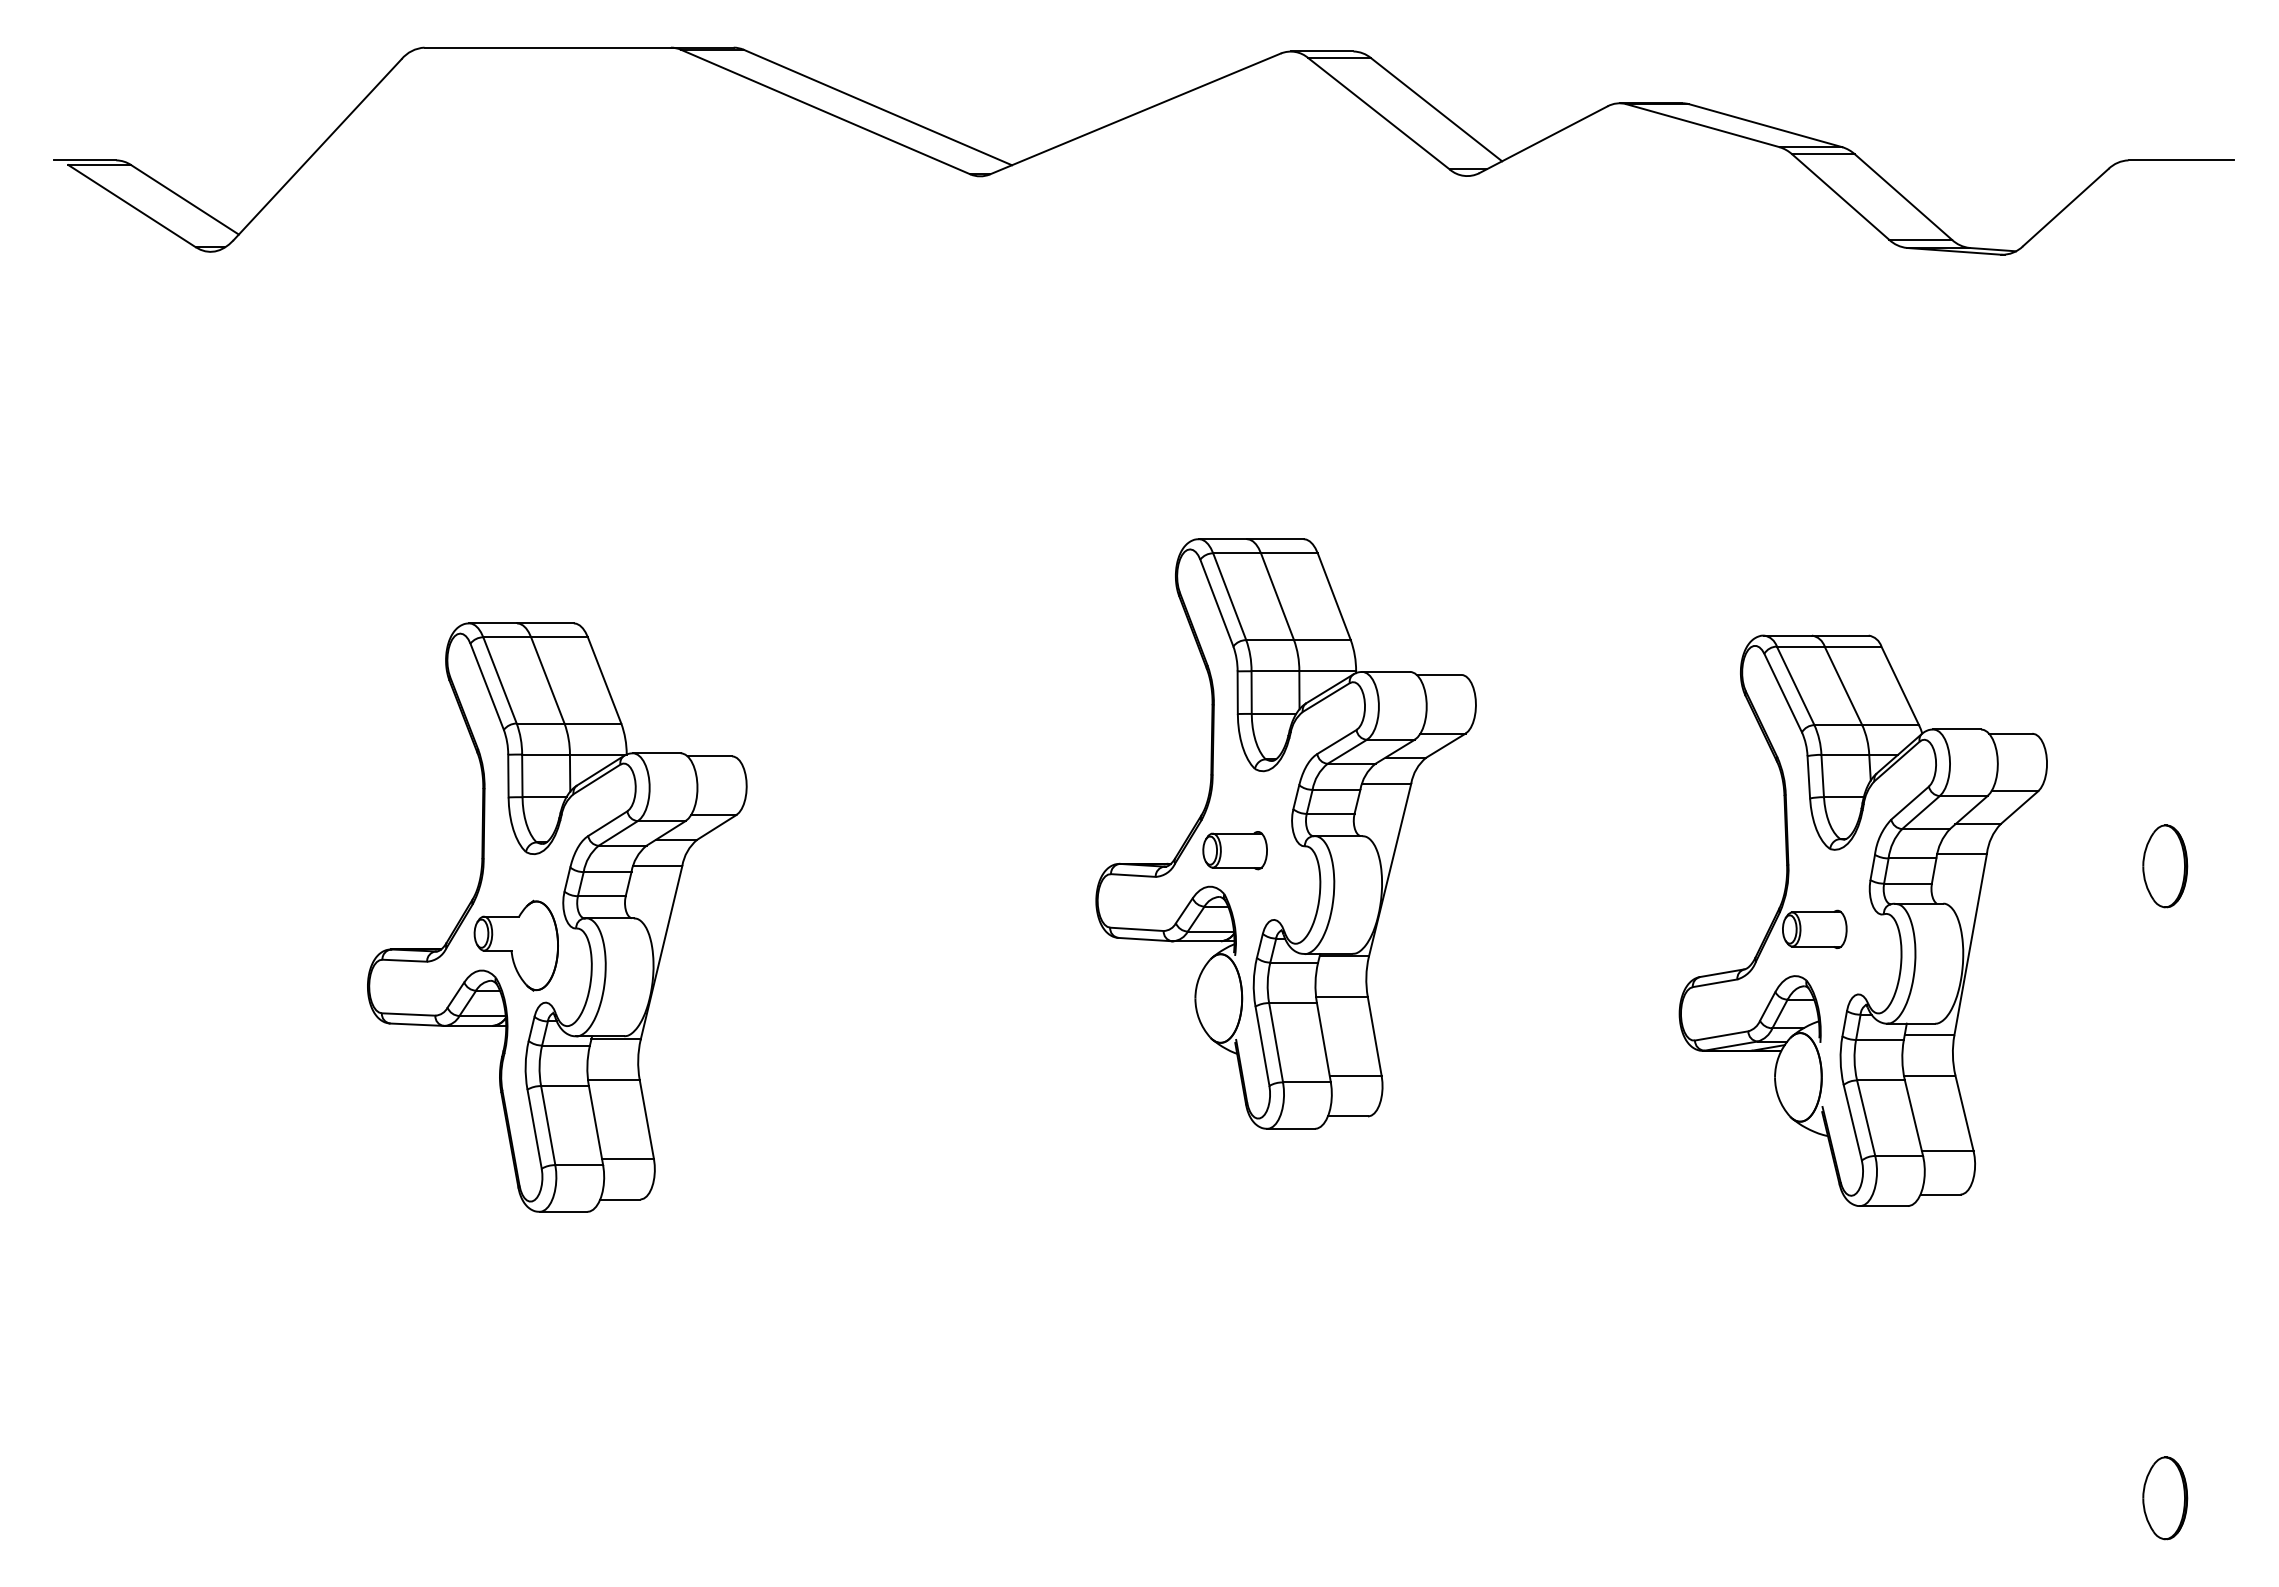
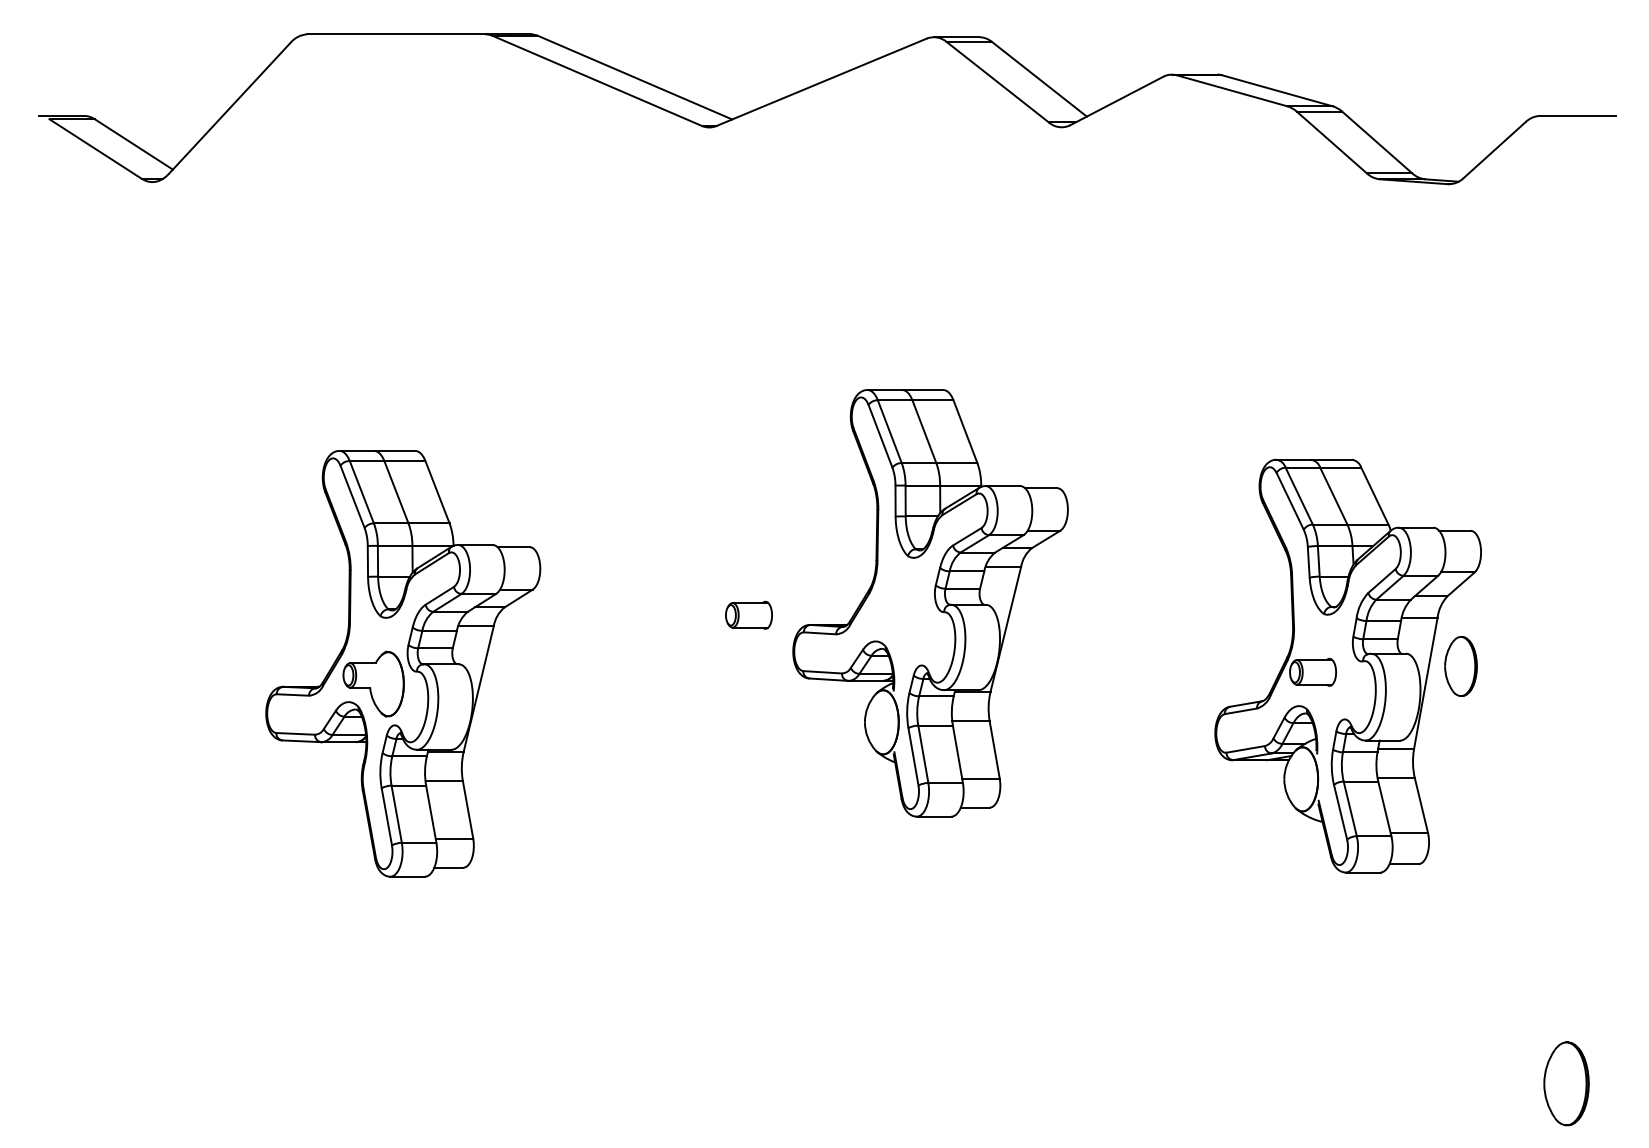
part: (1234, 850) -> (748, 615), moved
part: (2165, 866) -> (1461, 666), moved
part: (2165, 1498) -> (1566, 1084), size x1.4

